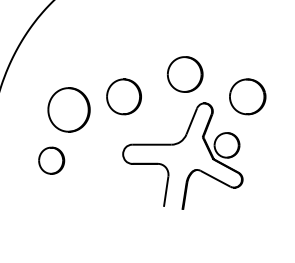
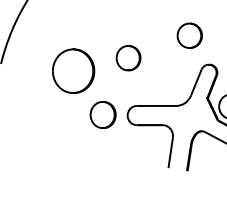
part: (185, 74) -> (190, 35), size x0.7
part: (123, 96) -> (128, 57), size x0.7
part: (51, 160) -> (103, 114), moved

